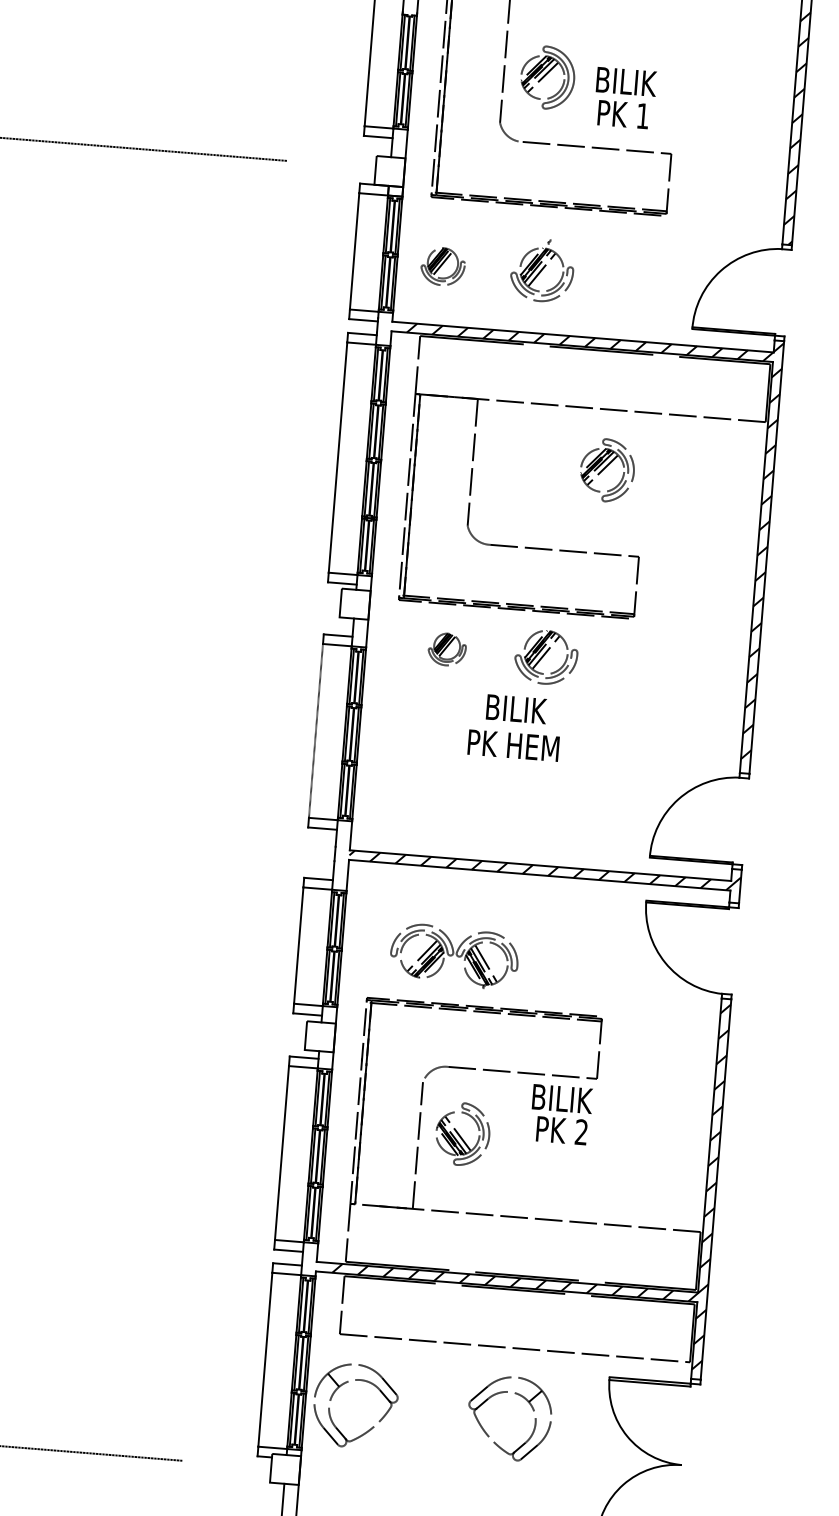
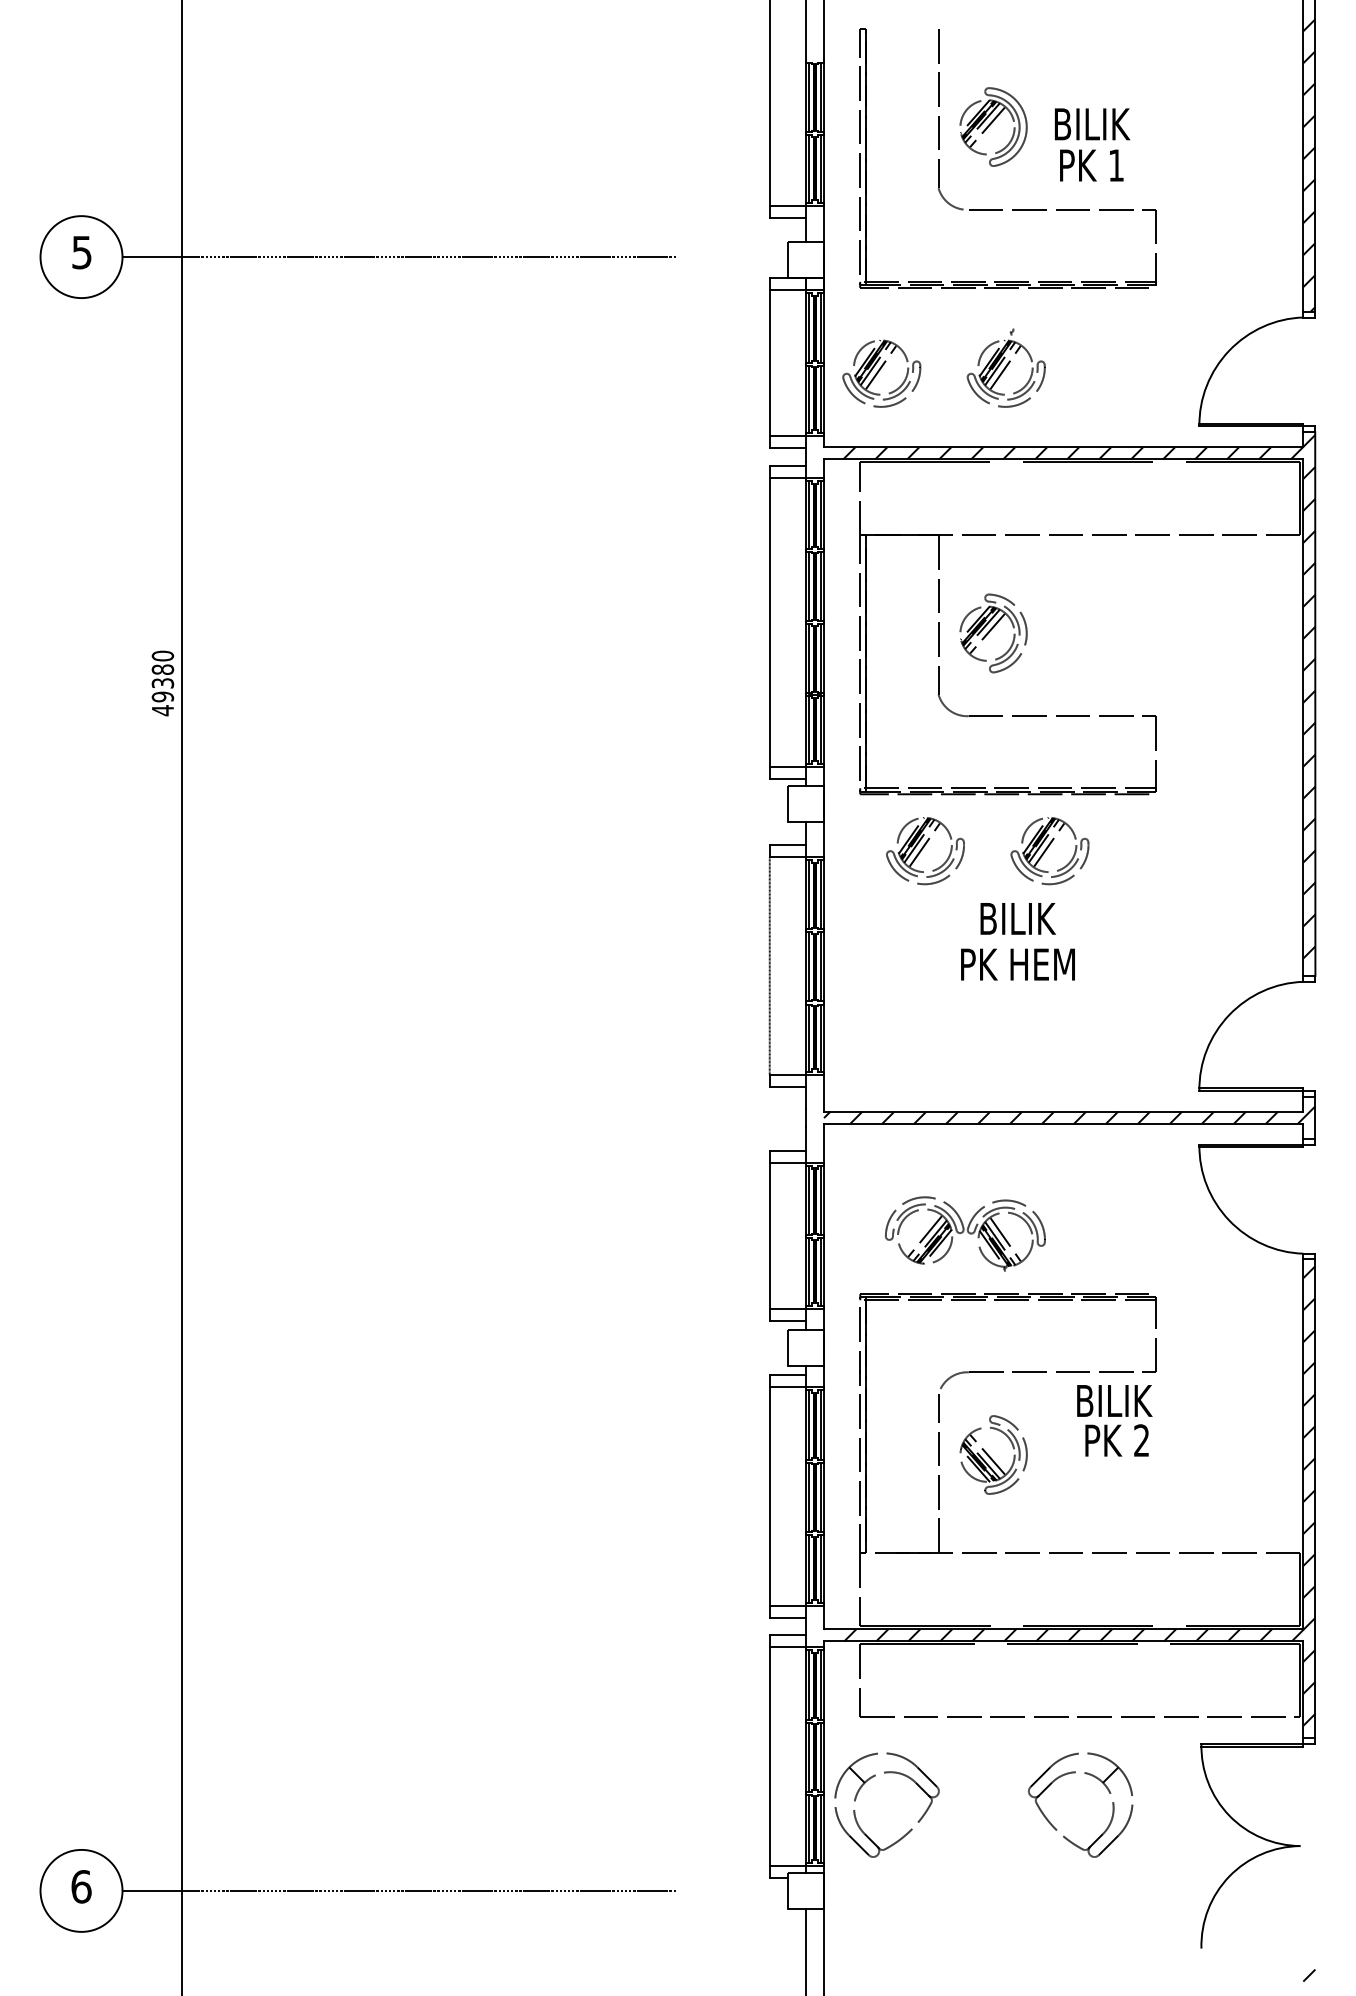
part: (442, 266) -> (881, 373), size x1.43
part: (607, 470) -> (993, 633), moved
part: (447, 649) -> (925, 851), size x1.67

